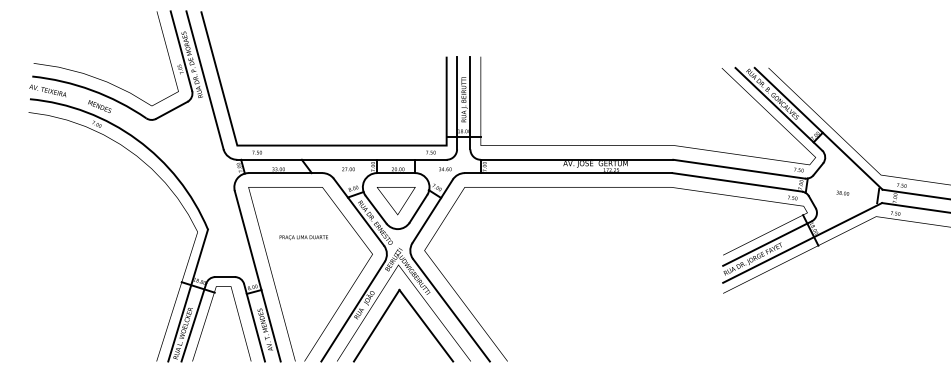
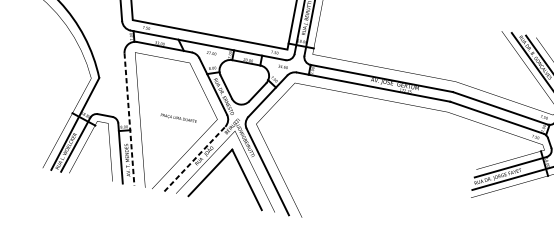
line: (391, 205) -> (238, 86), removed
text: (303, 237) -> (178, 118), moved
line: (257, 276) -> (129, 119), solid -> dashed
line: (353, 311) -> (195, 159), solid -> dashed

